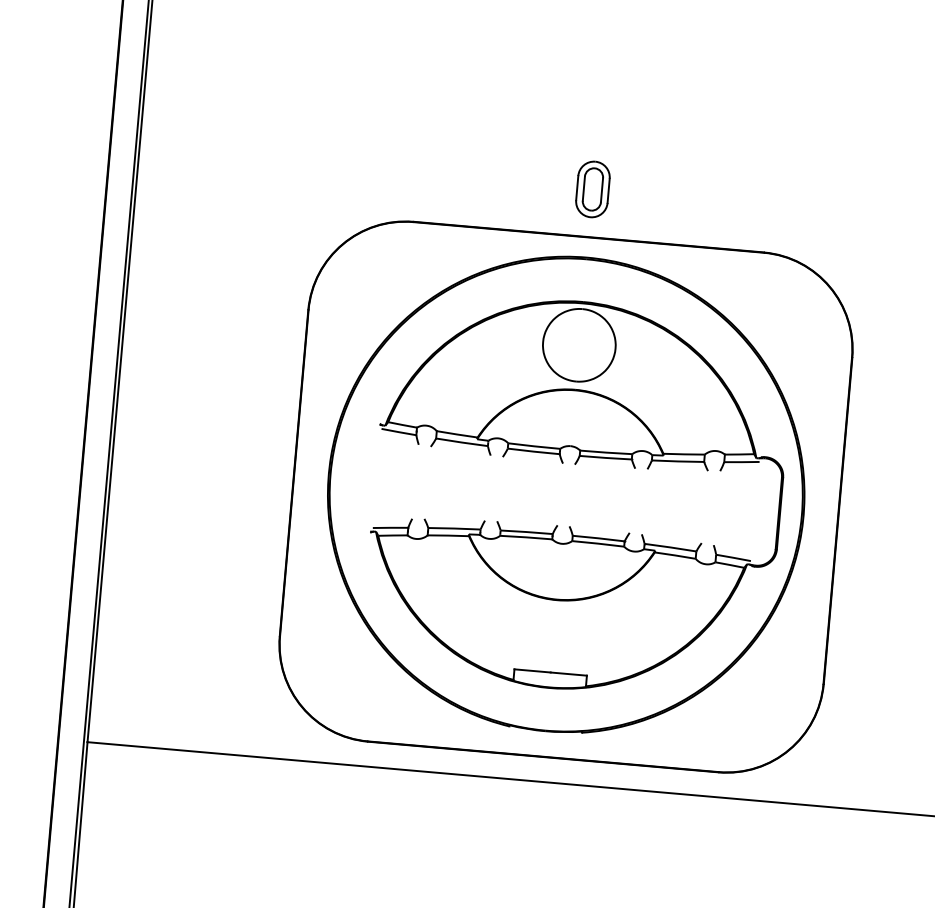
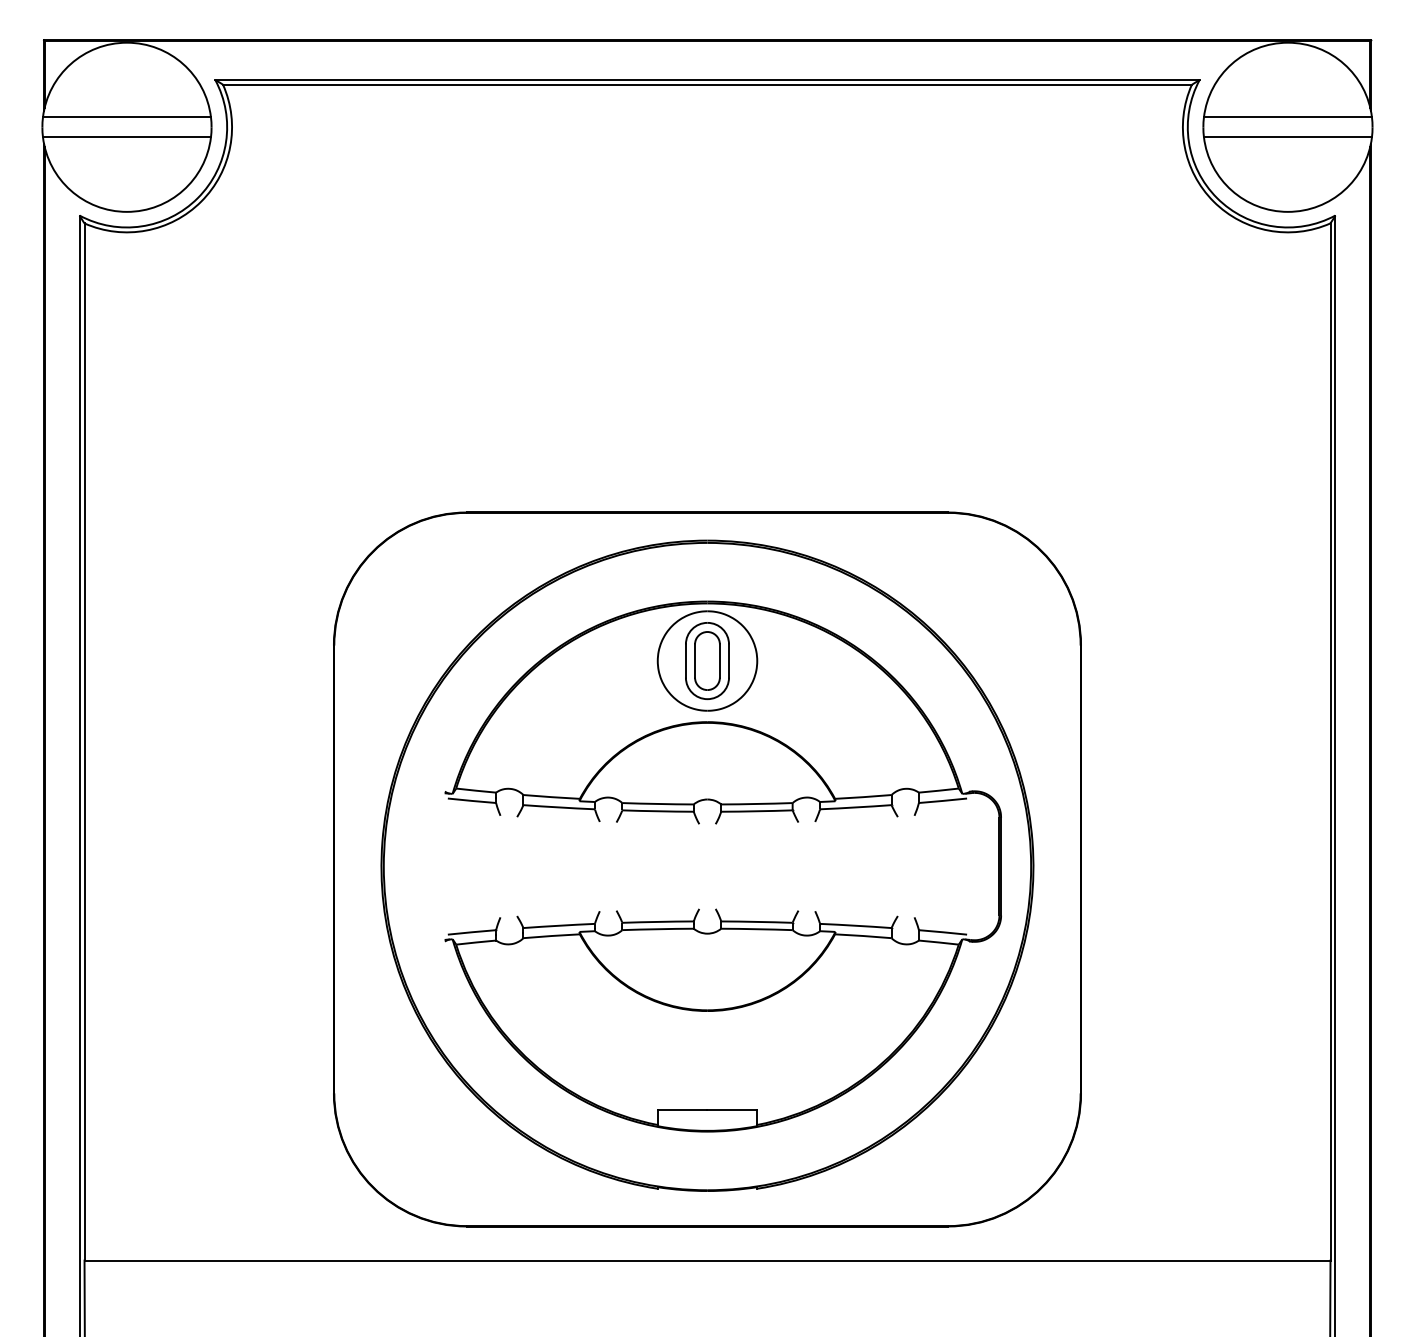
part: (592, 189) -> (707, 661), moved

